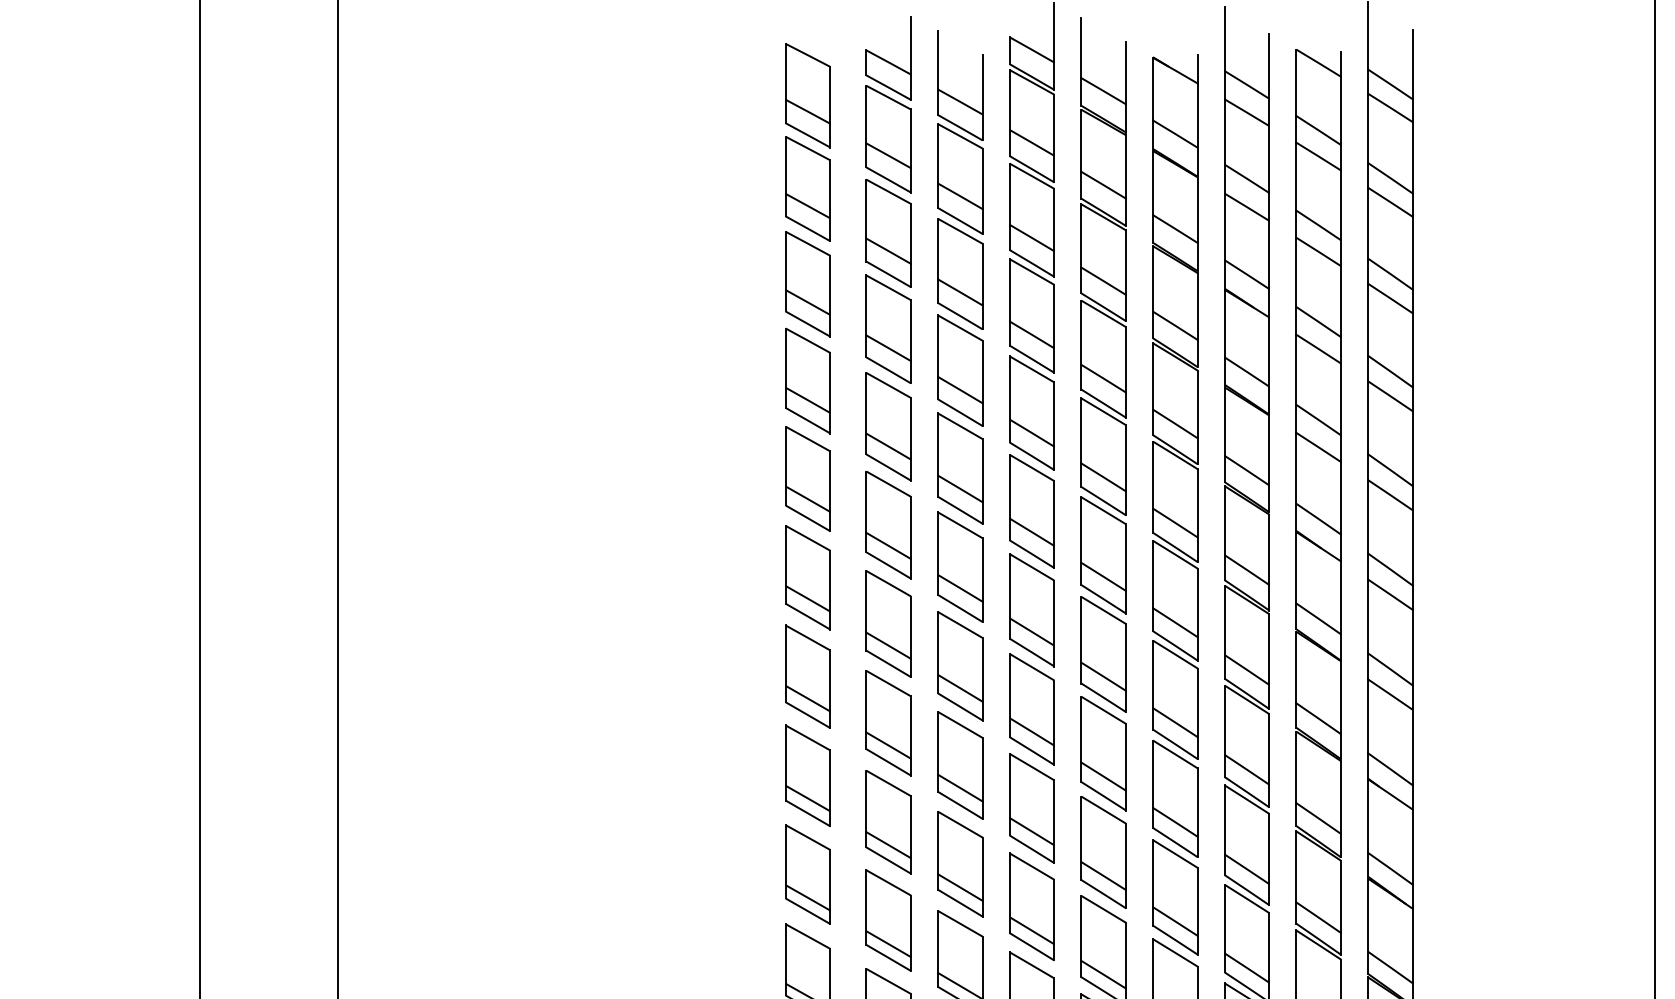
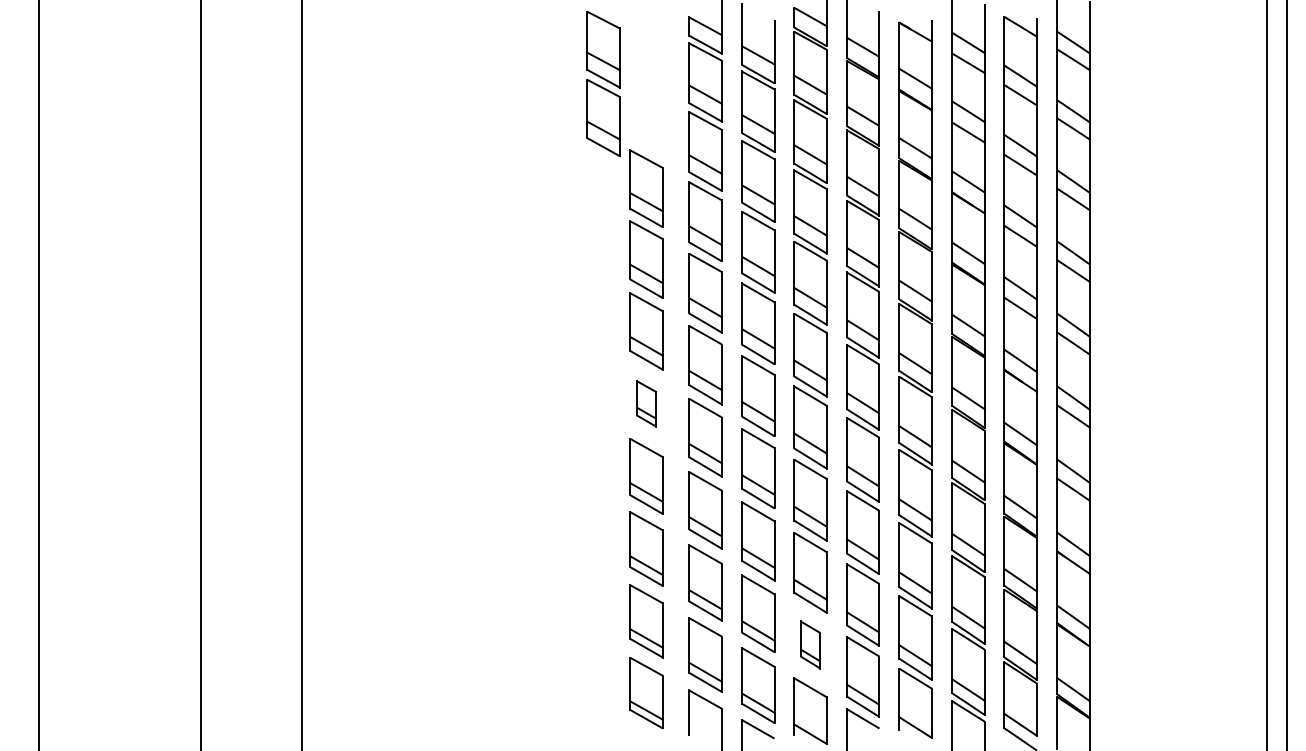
part: (808, 141) -> (603, 83), moved
part: (808, 577) -> (646, 403), size x0.6
part: (1031, 906) -> (810, 644), size x0.6

